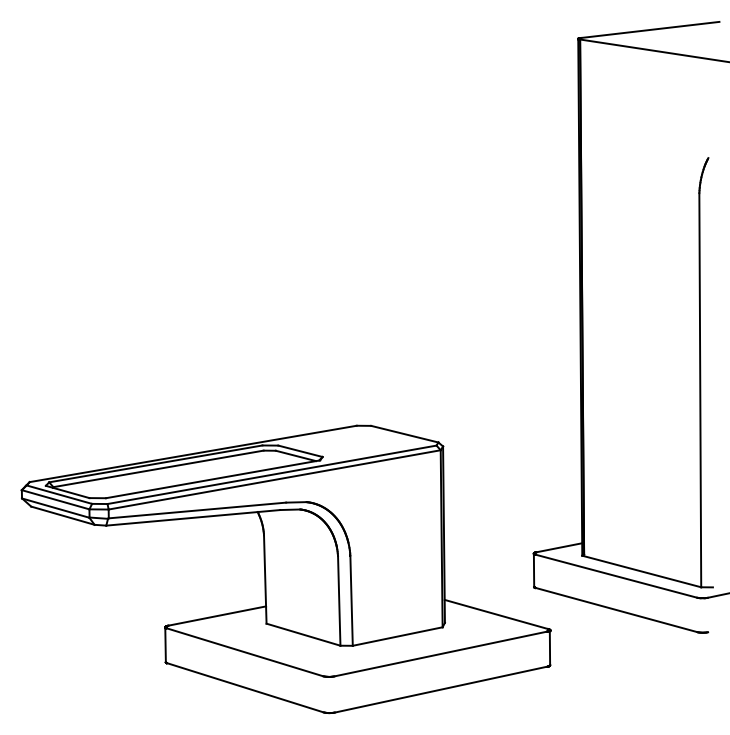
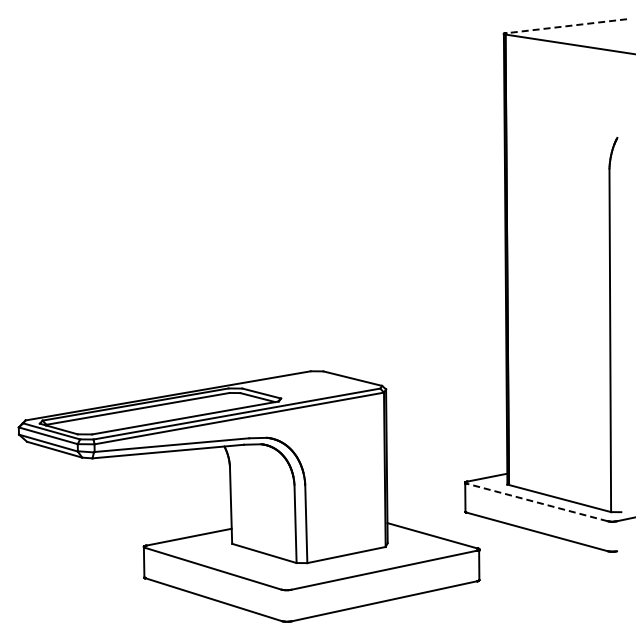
line: (650, 30) -> (566, 26), solid -> dashed
line: (616, 576) -> (537, 502), solid -> dashed

